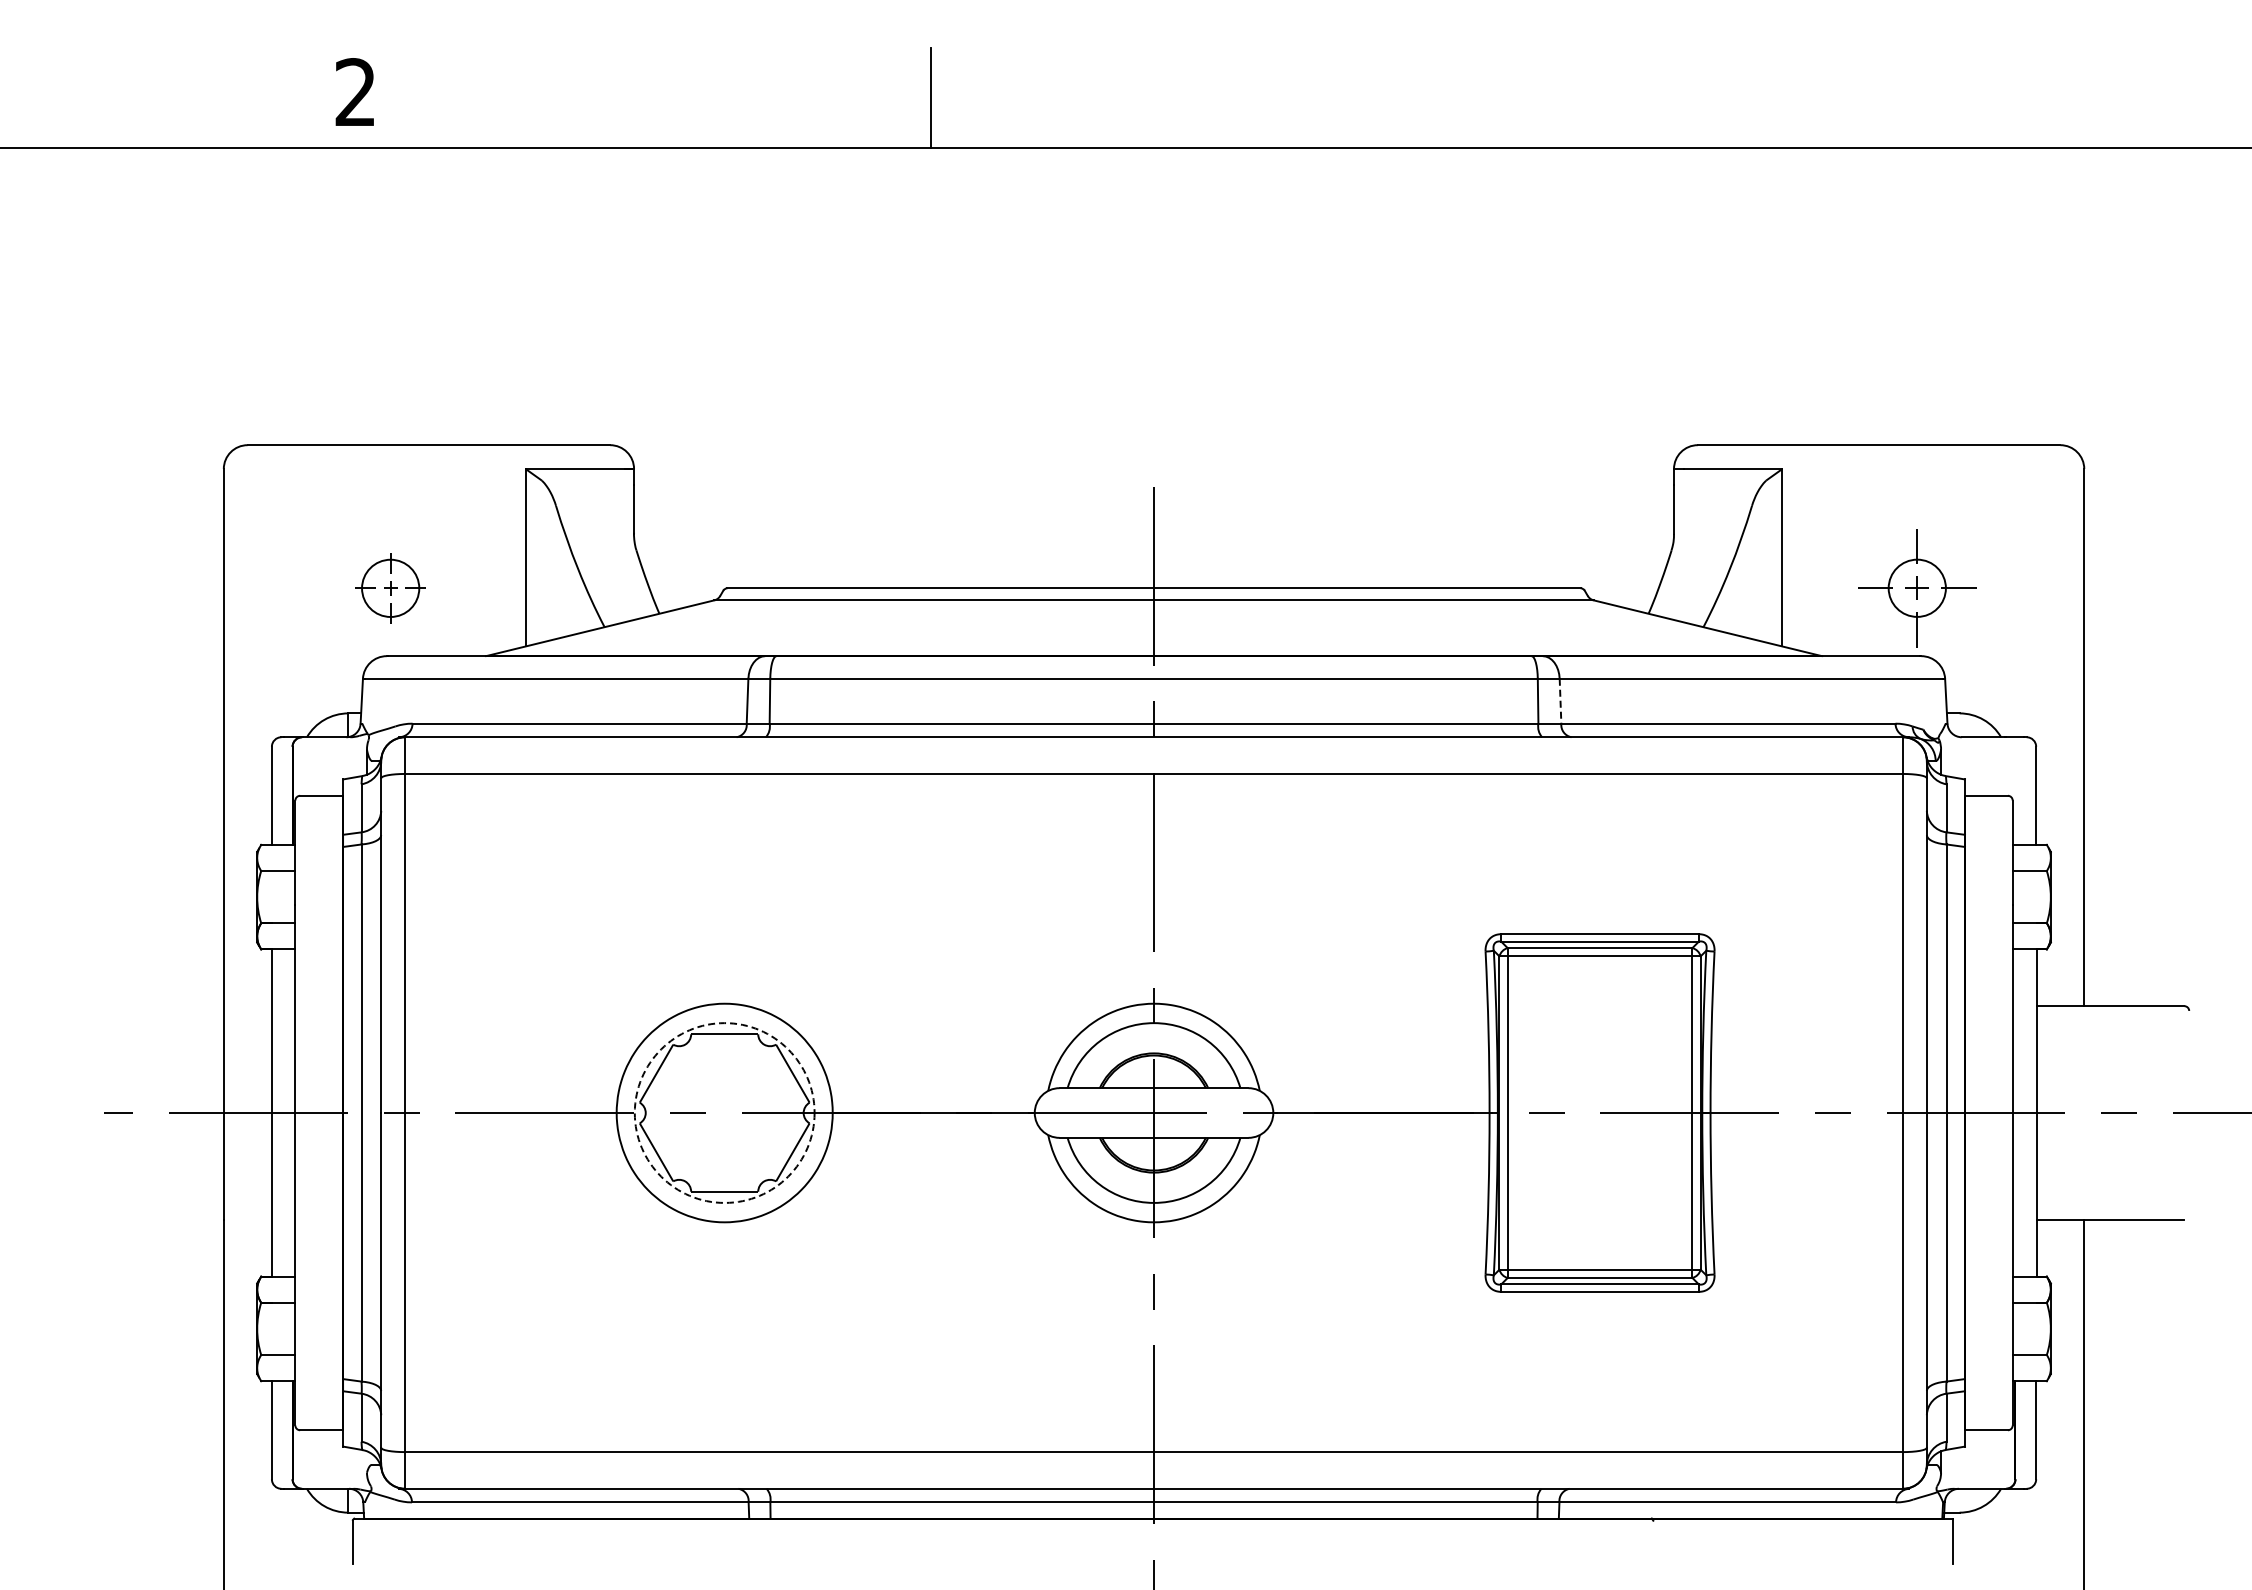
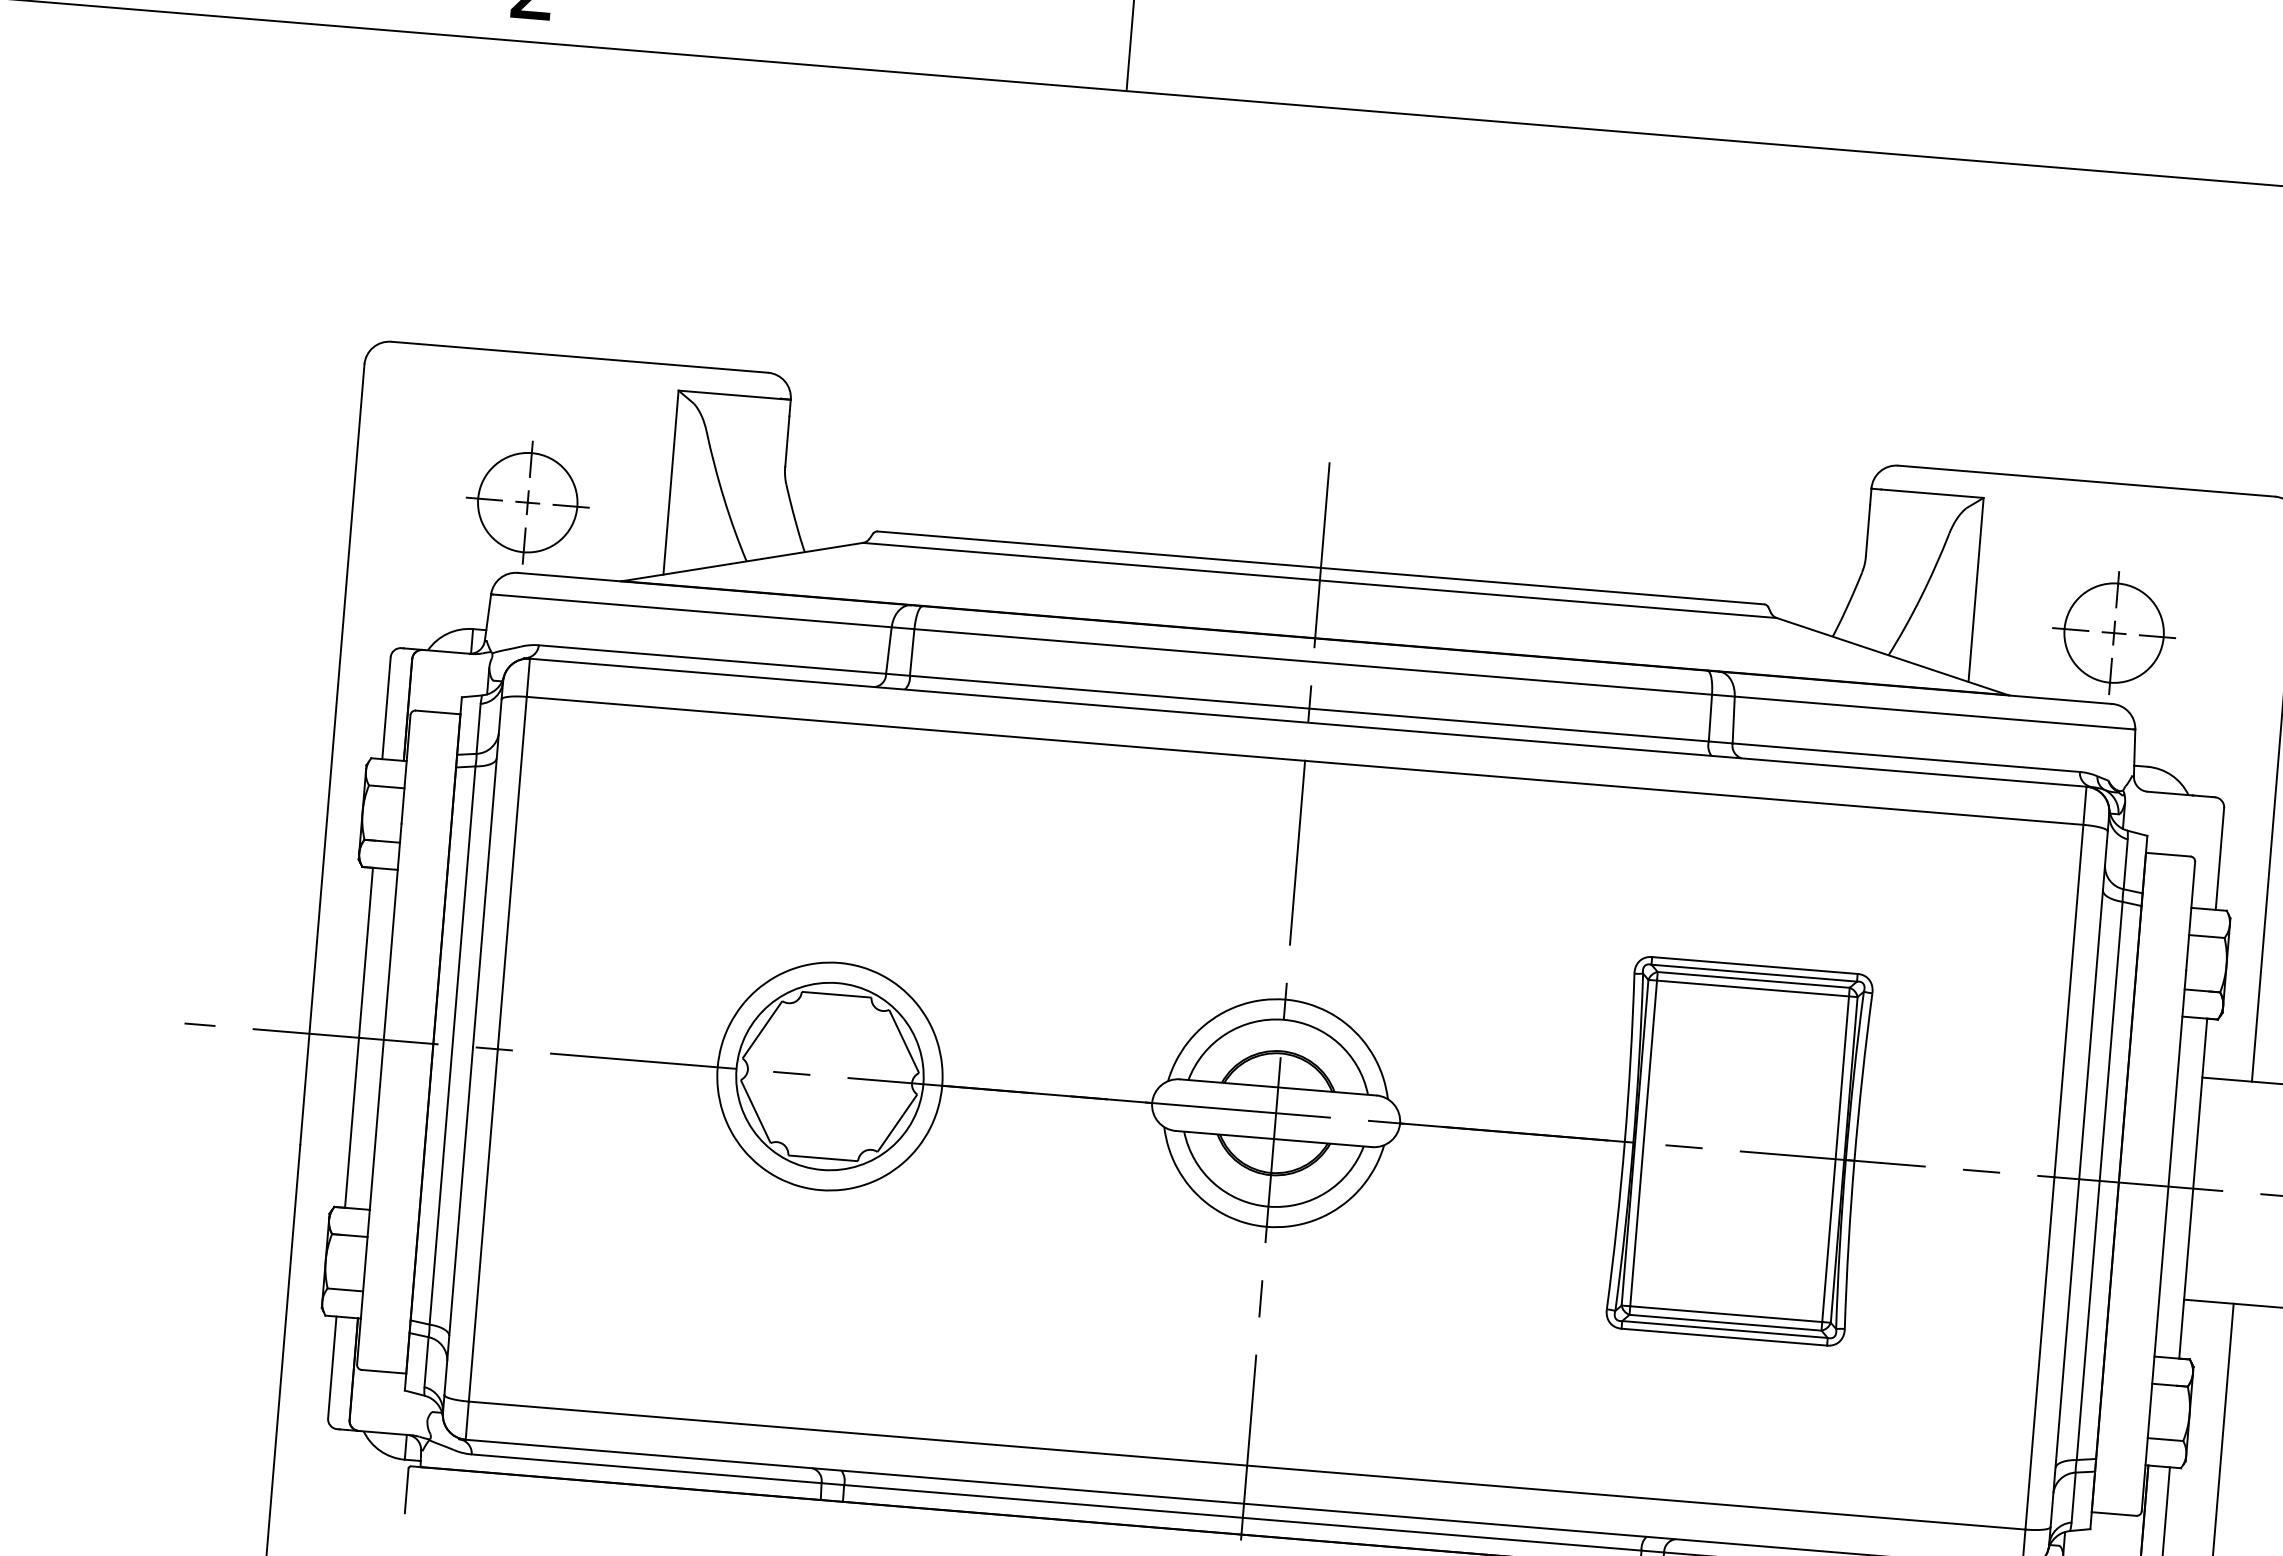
part: (390, 588) -> (527, 502), size x1.67
circle: (1917, 588) -> (2114, 633), size x1.67
line: (1560, 701) -> (1733, 720), dashed -> solid
circle: (724, 1112) -> (829, 1075), dashed -> solid

